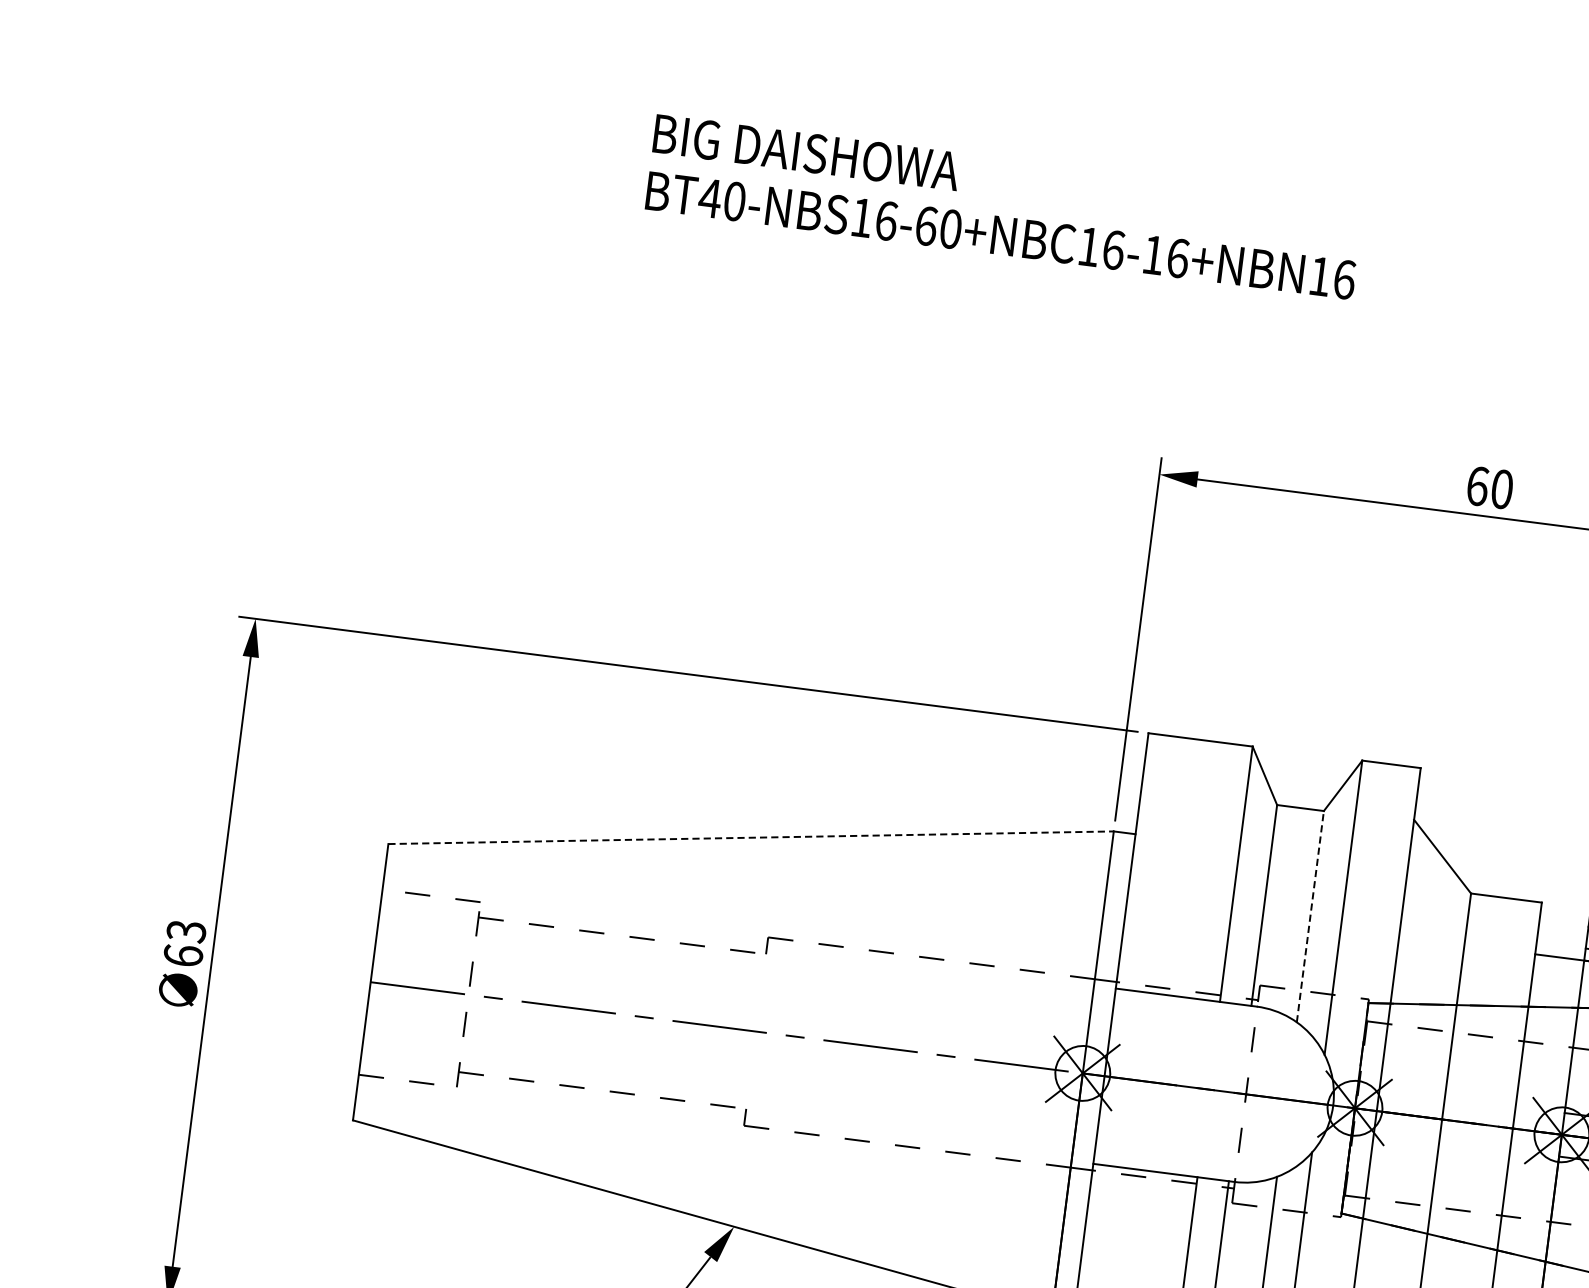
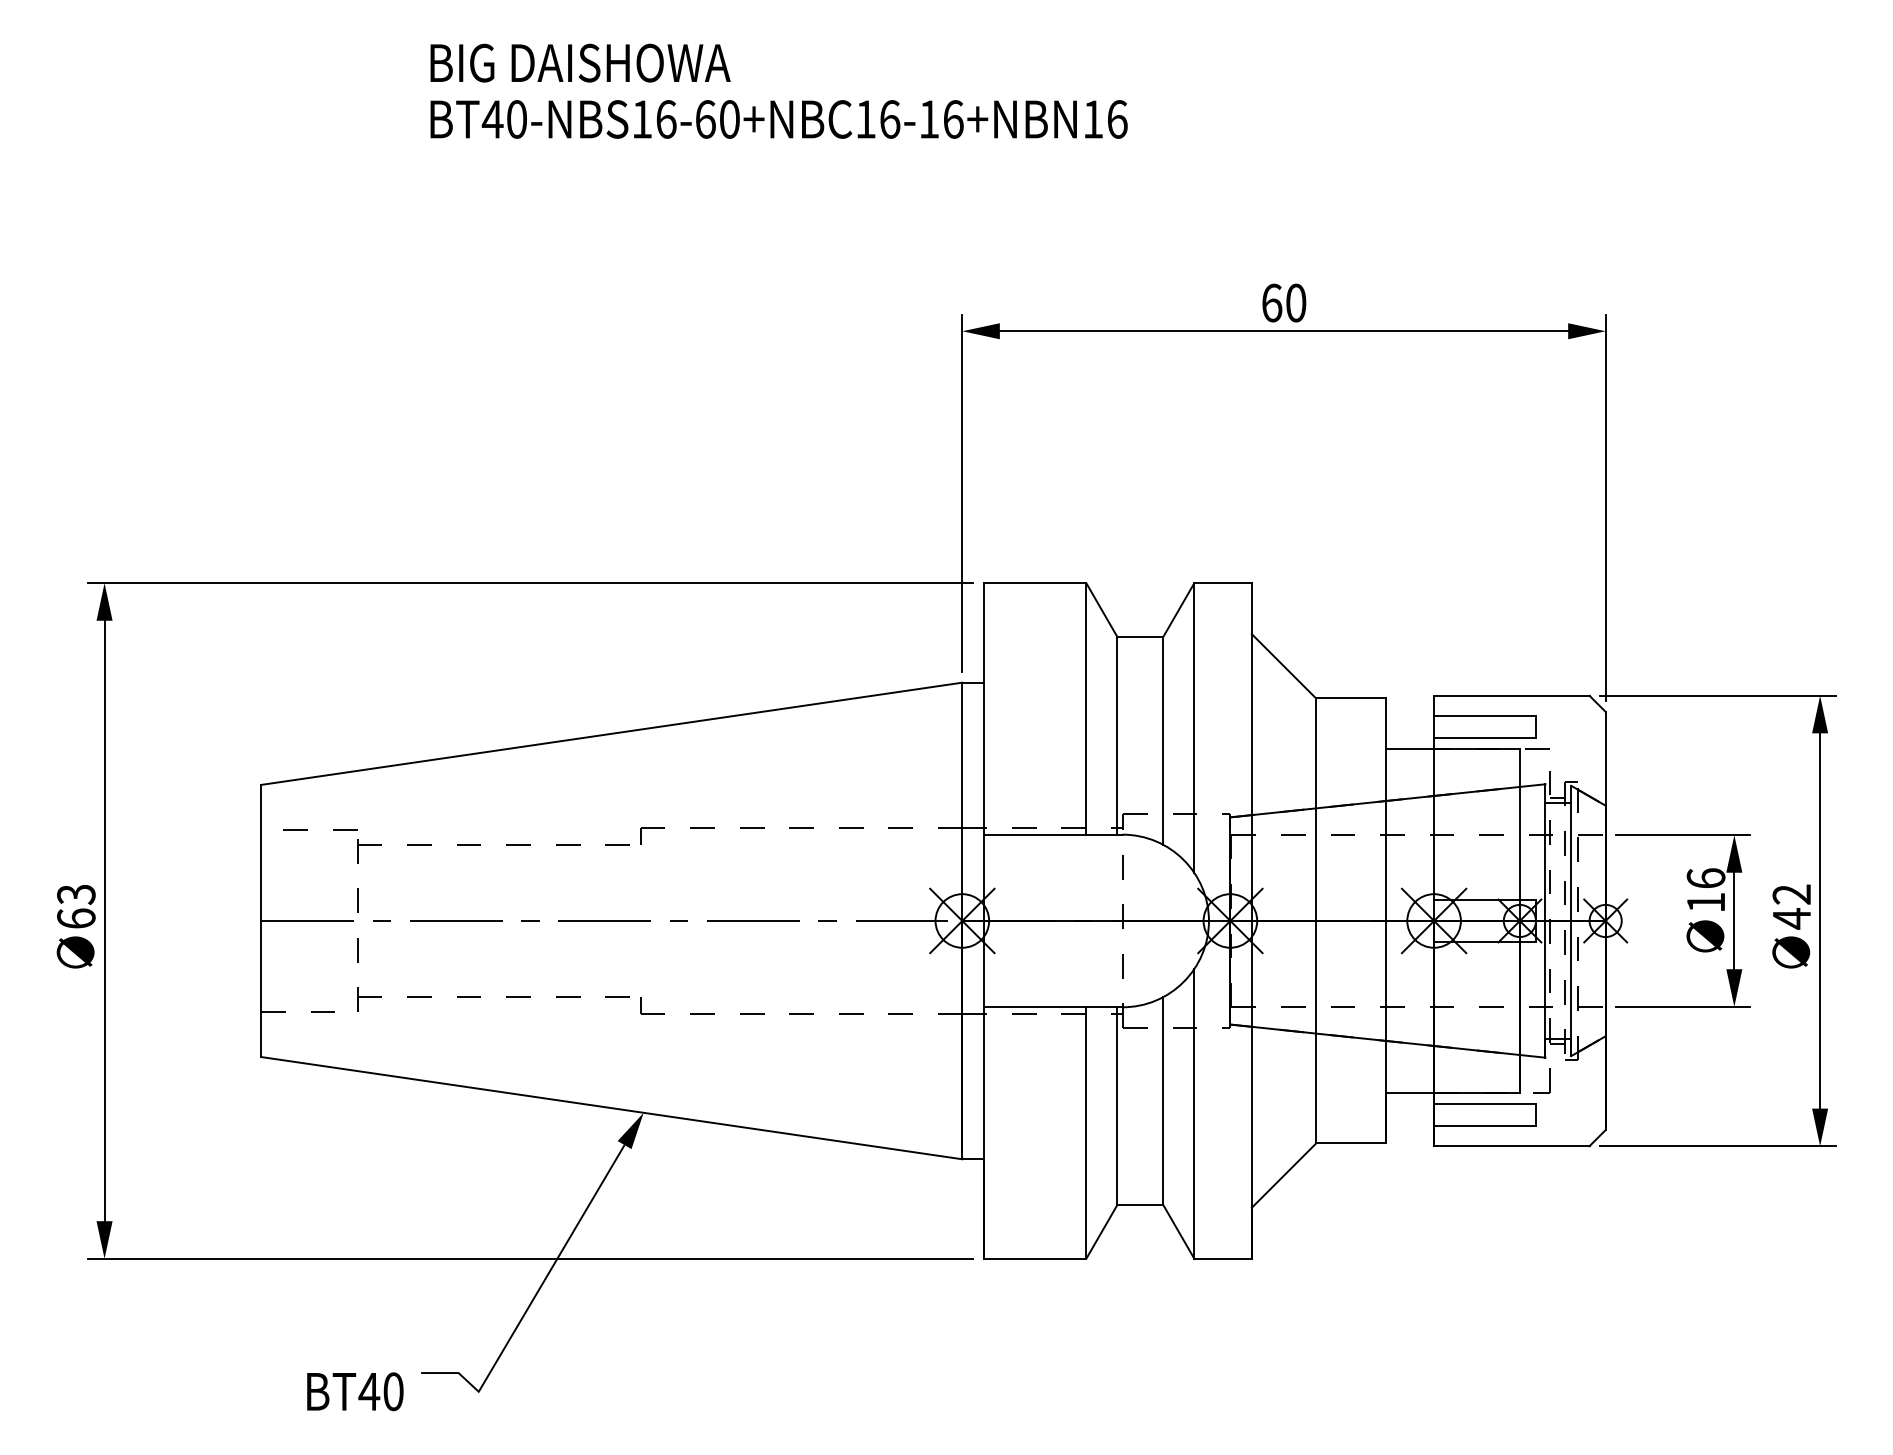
line: (751, 837) -> (612, 733), dashed -> solid
line: (1310, 916) -> (1163, 740), dashed -> solid

